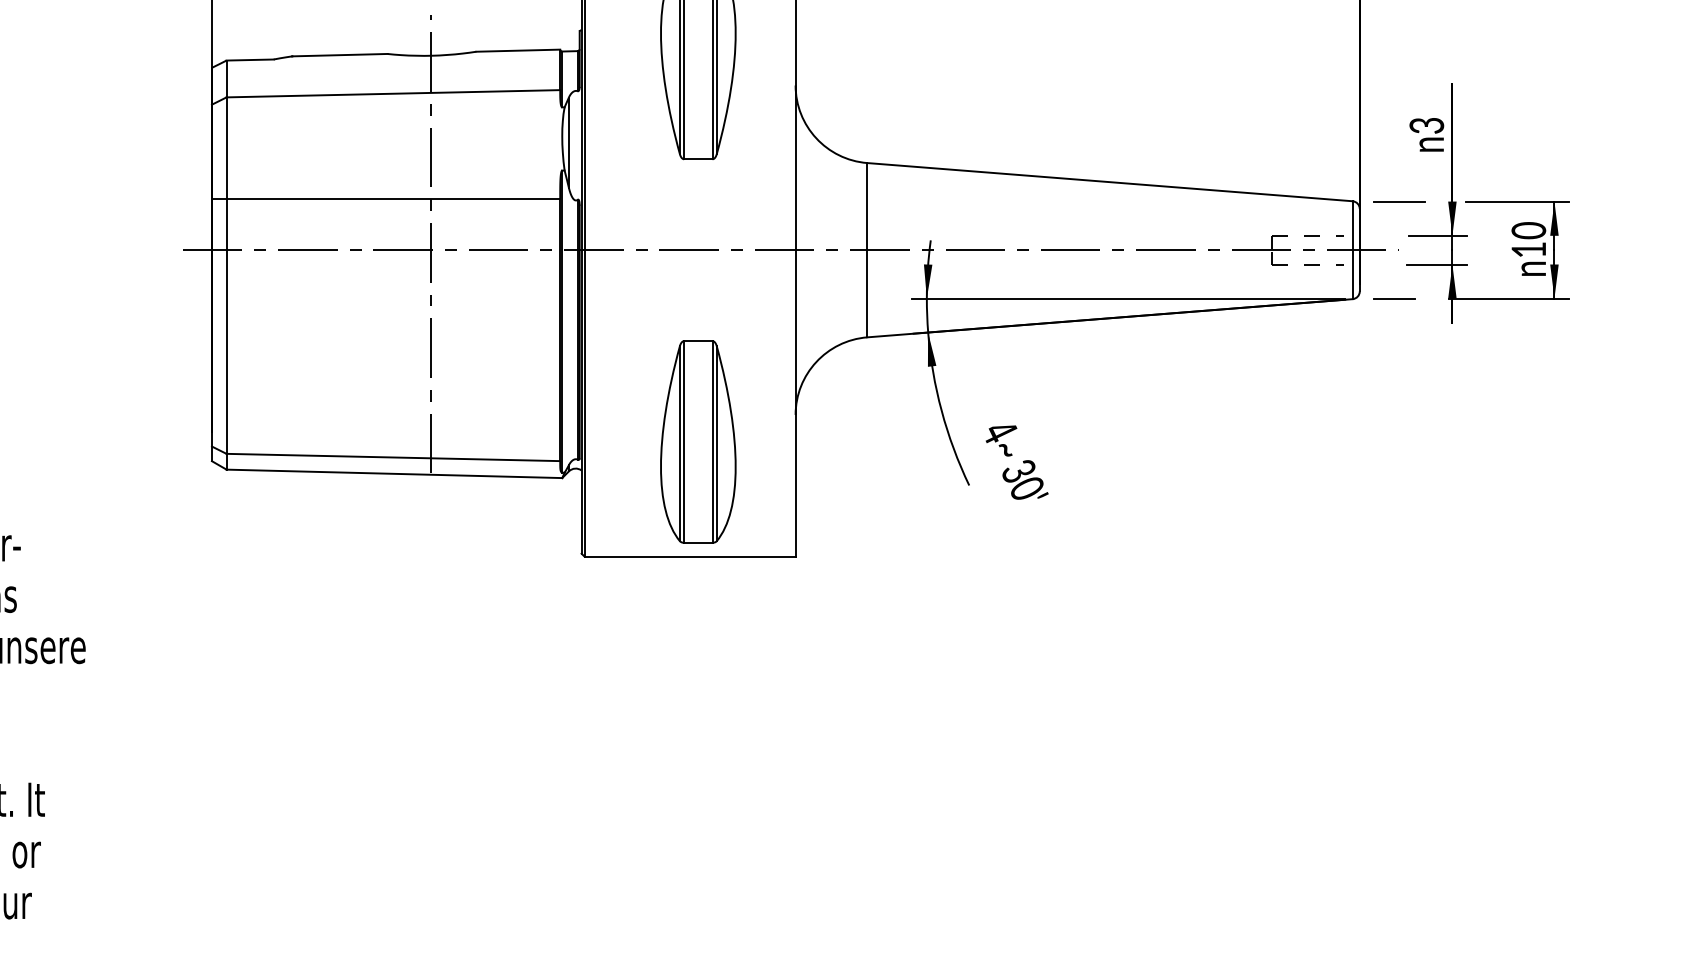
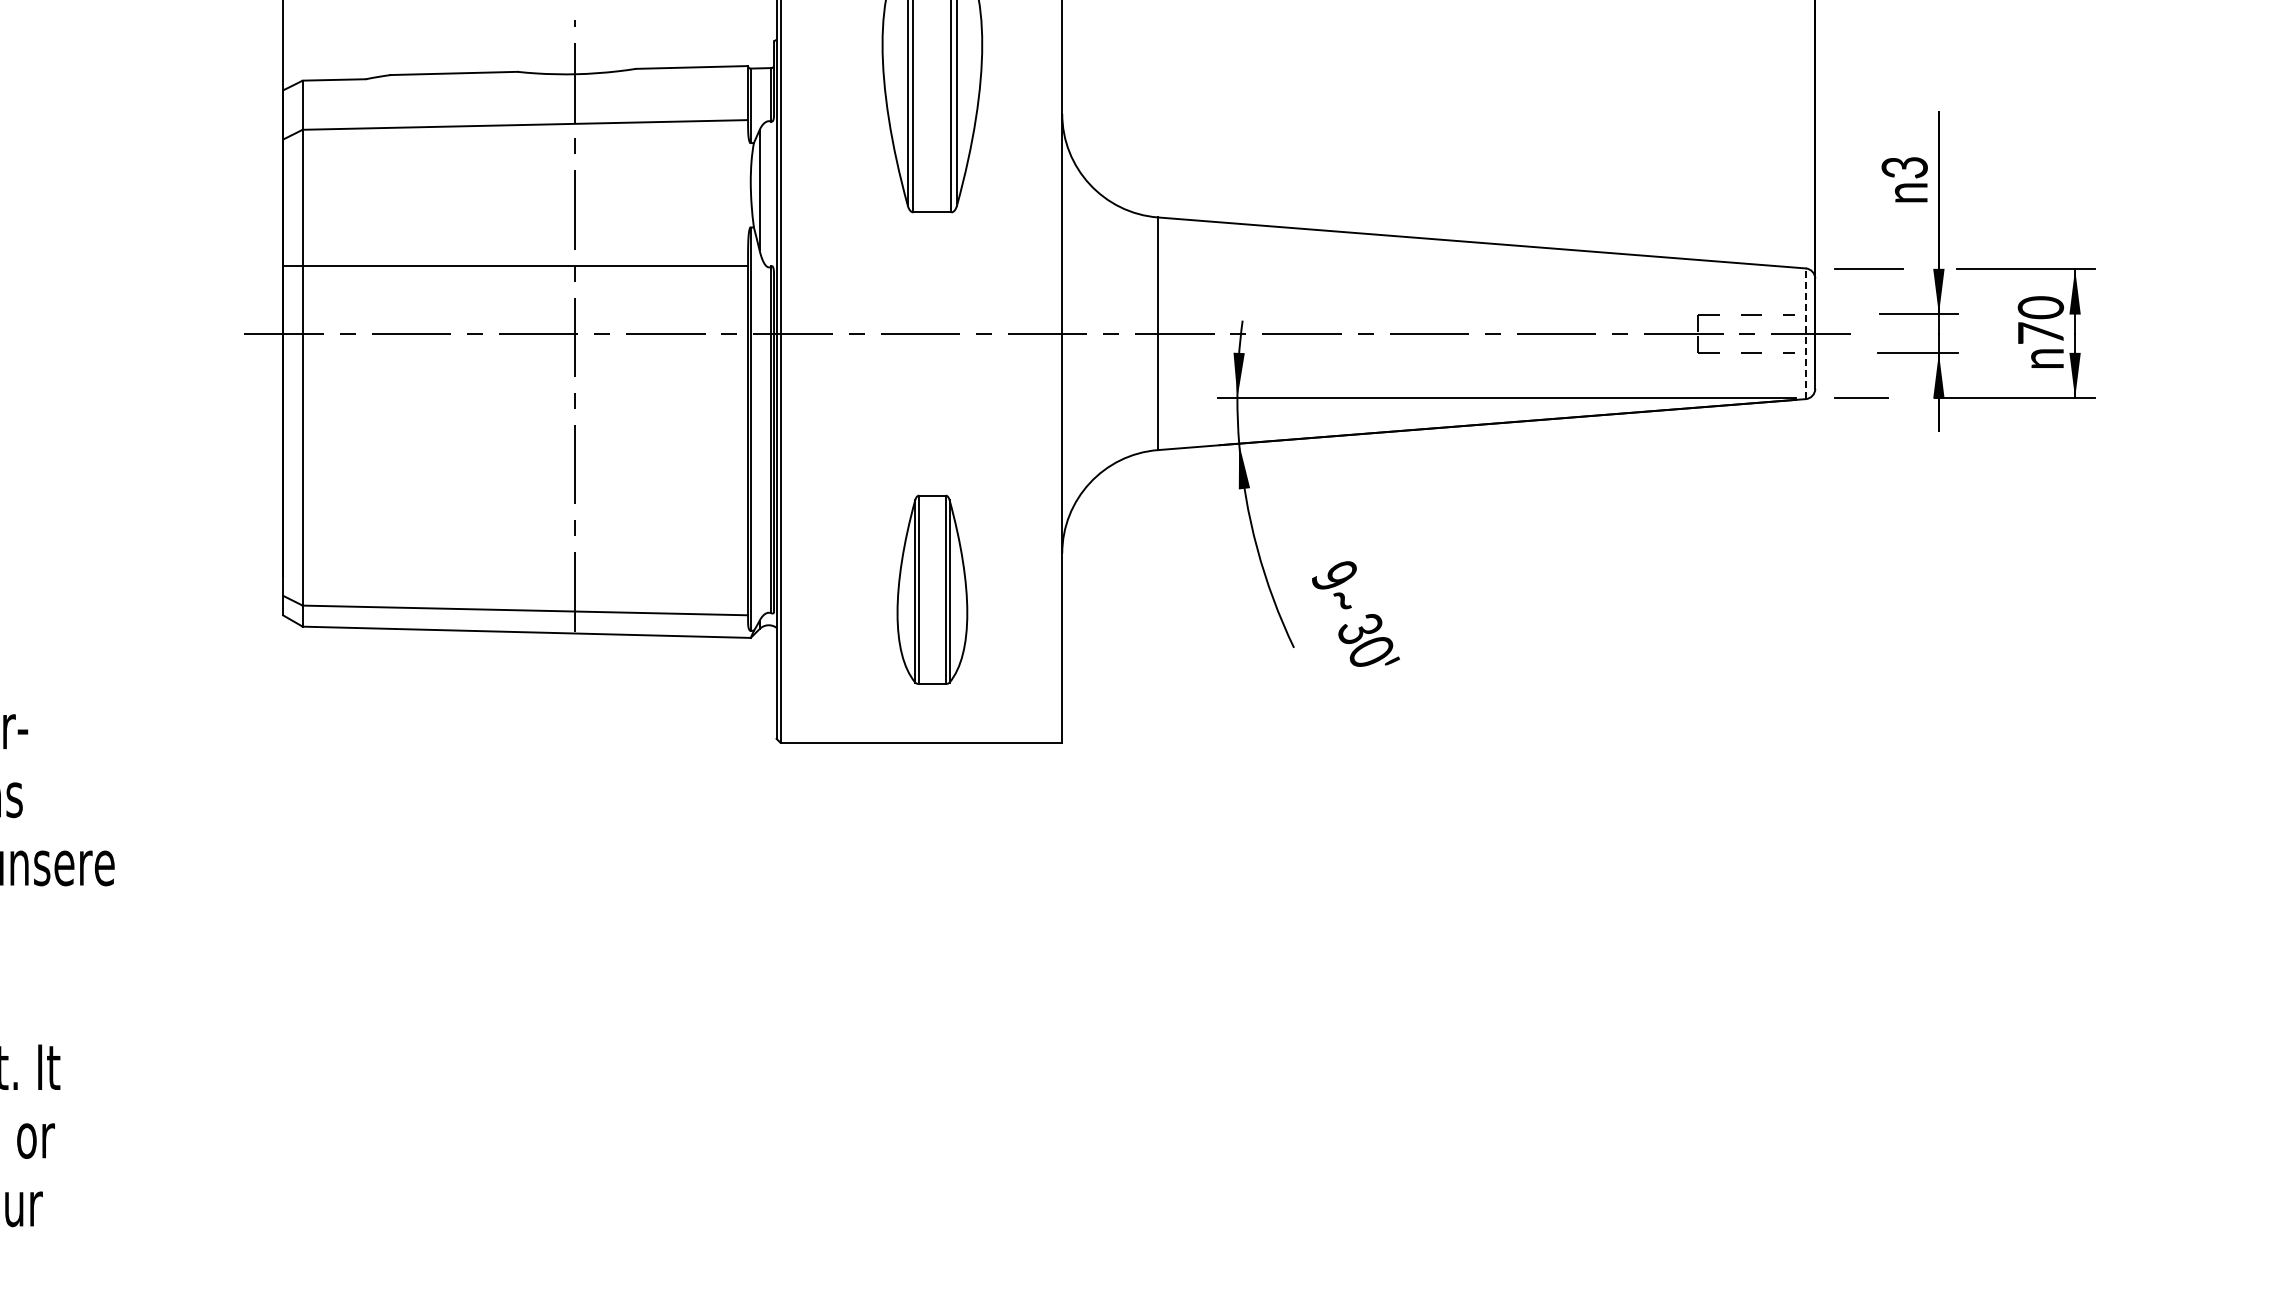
text: (1528, 249) -> (2040, 332), 10 -> 70
line: (1352, 250) -> (1805, 333), solid -> dashed
text: (1000, 432) -> (1335, 576), 4 -> 9
part: (698, 441) -> (932, 589), size x0.7

